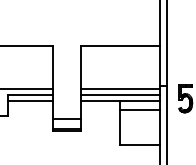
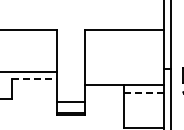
line: (119, 88) -> (123, 71), removed
line: (30, 95) -> (34, 78), solid -> dashed
line: (119, 95) -> (123, 78), removed
line: (29, 101) -> (33, 84), removed
line: (140, 109) -> (144, 92), solid -> dashed

